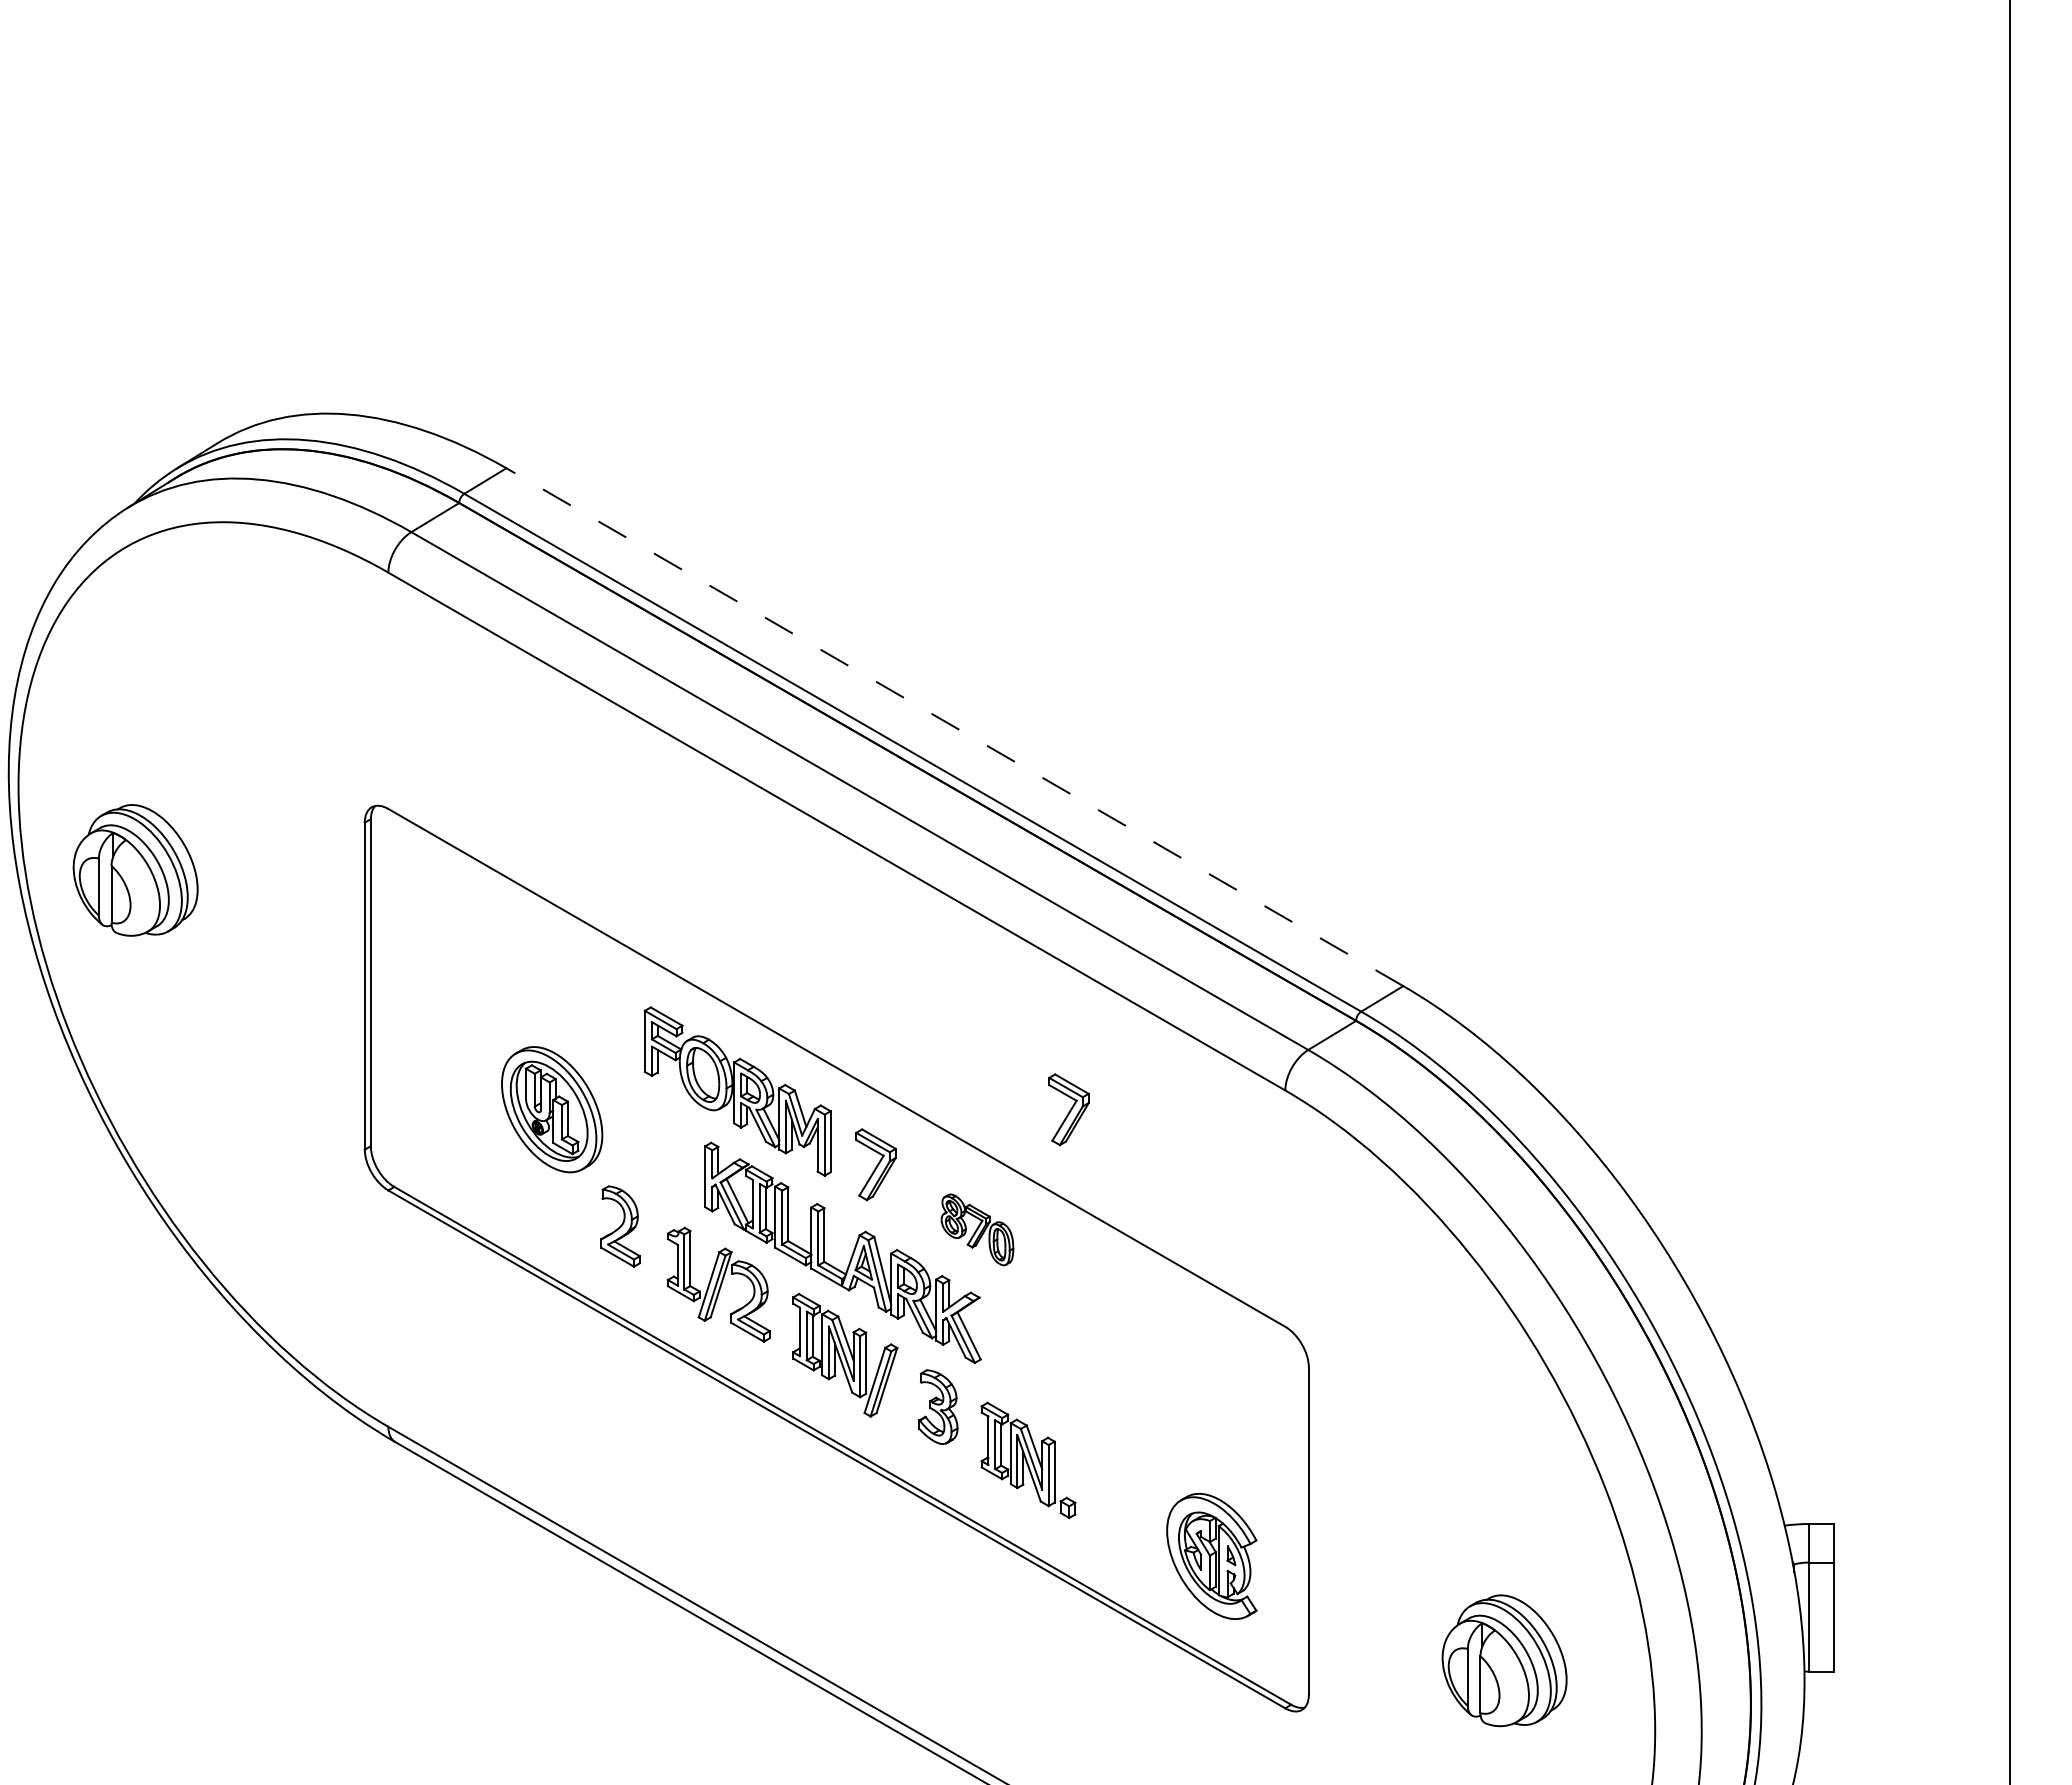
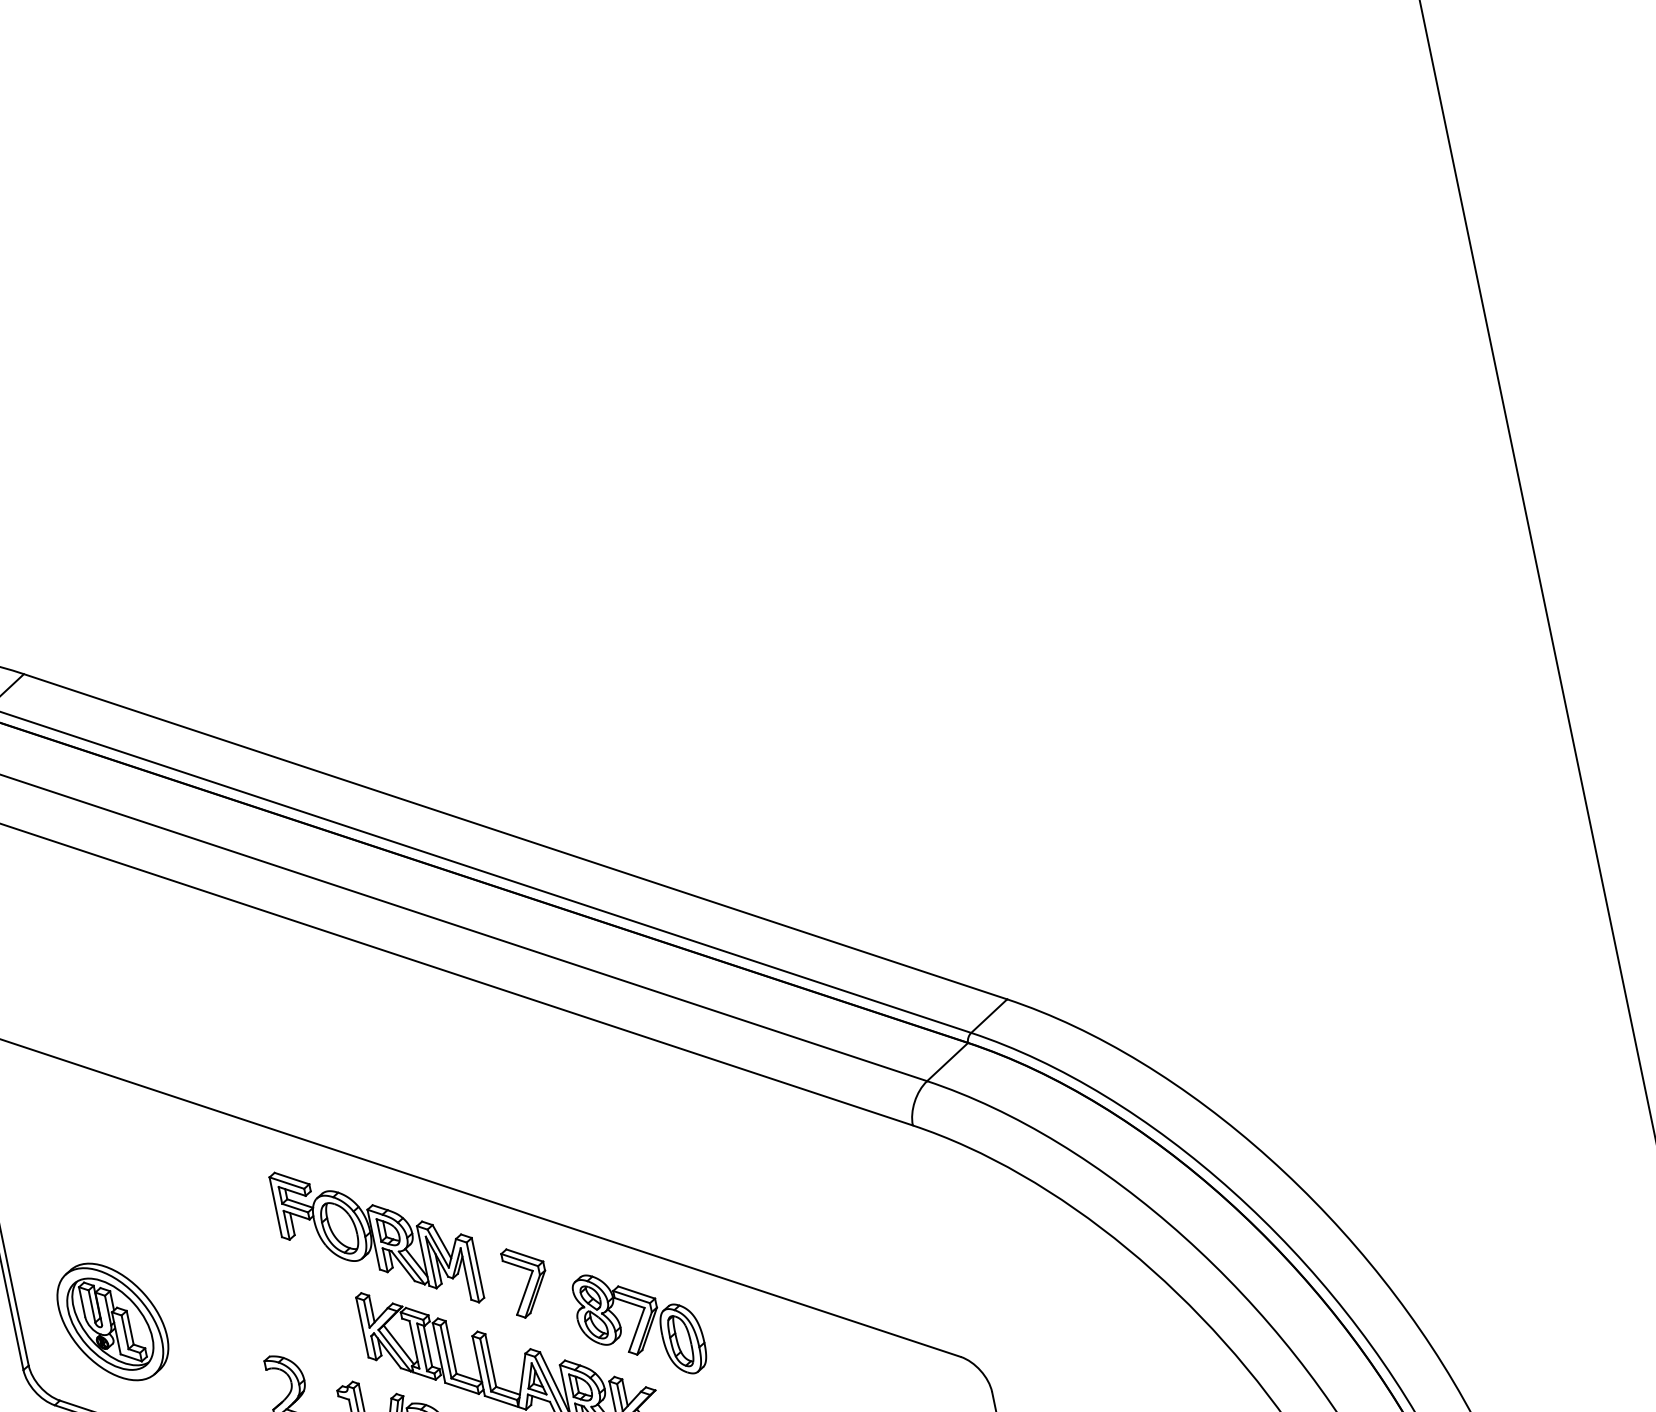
line: (954, 727) -> (515, 837), dashed -> solid
part: (552, 1109) -> (113, 1321), moved
part: (1068, 1109) -> (704, 1188), removed
part: (977, 1229) -> (639, 1324), size x1.67

